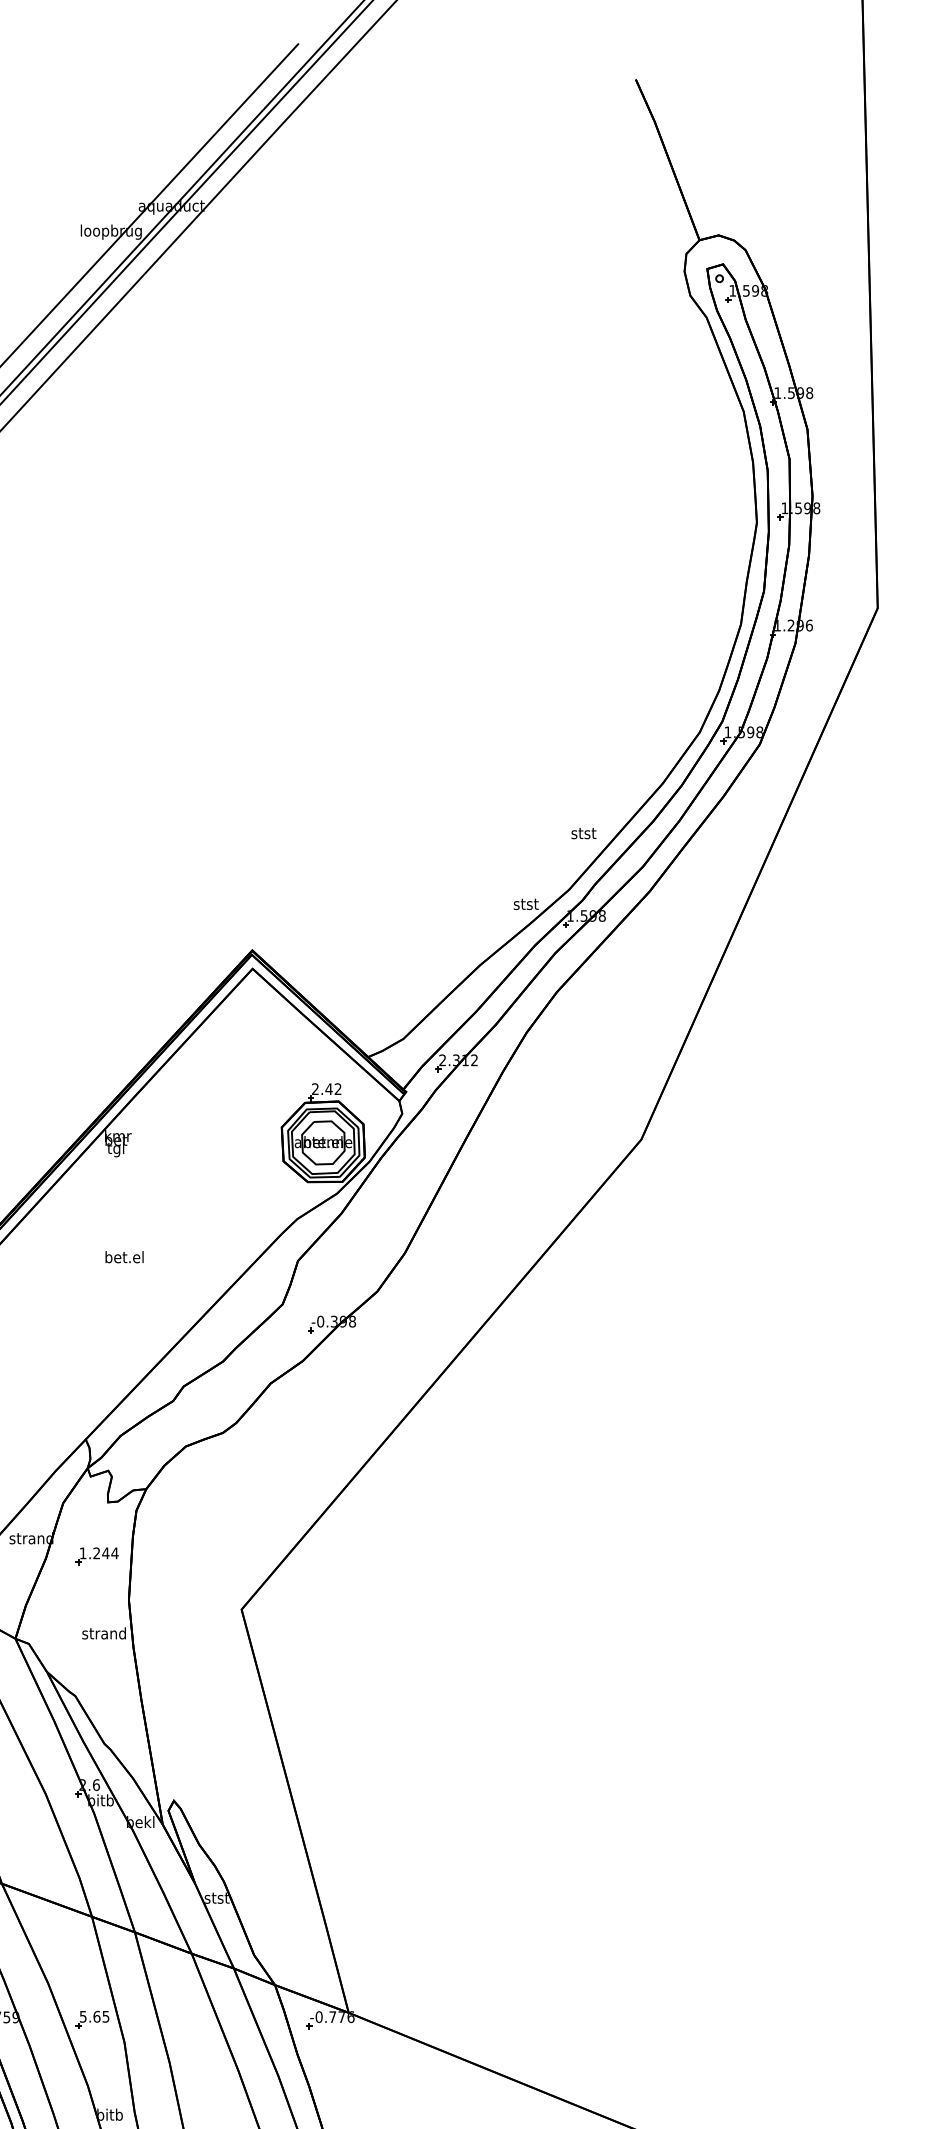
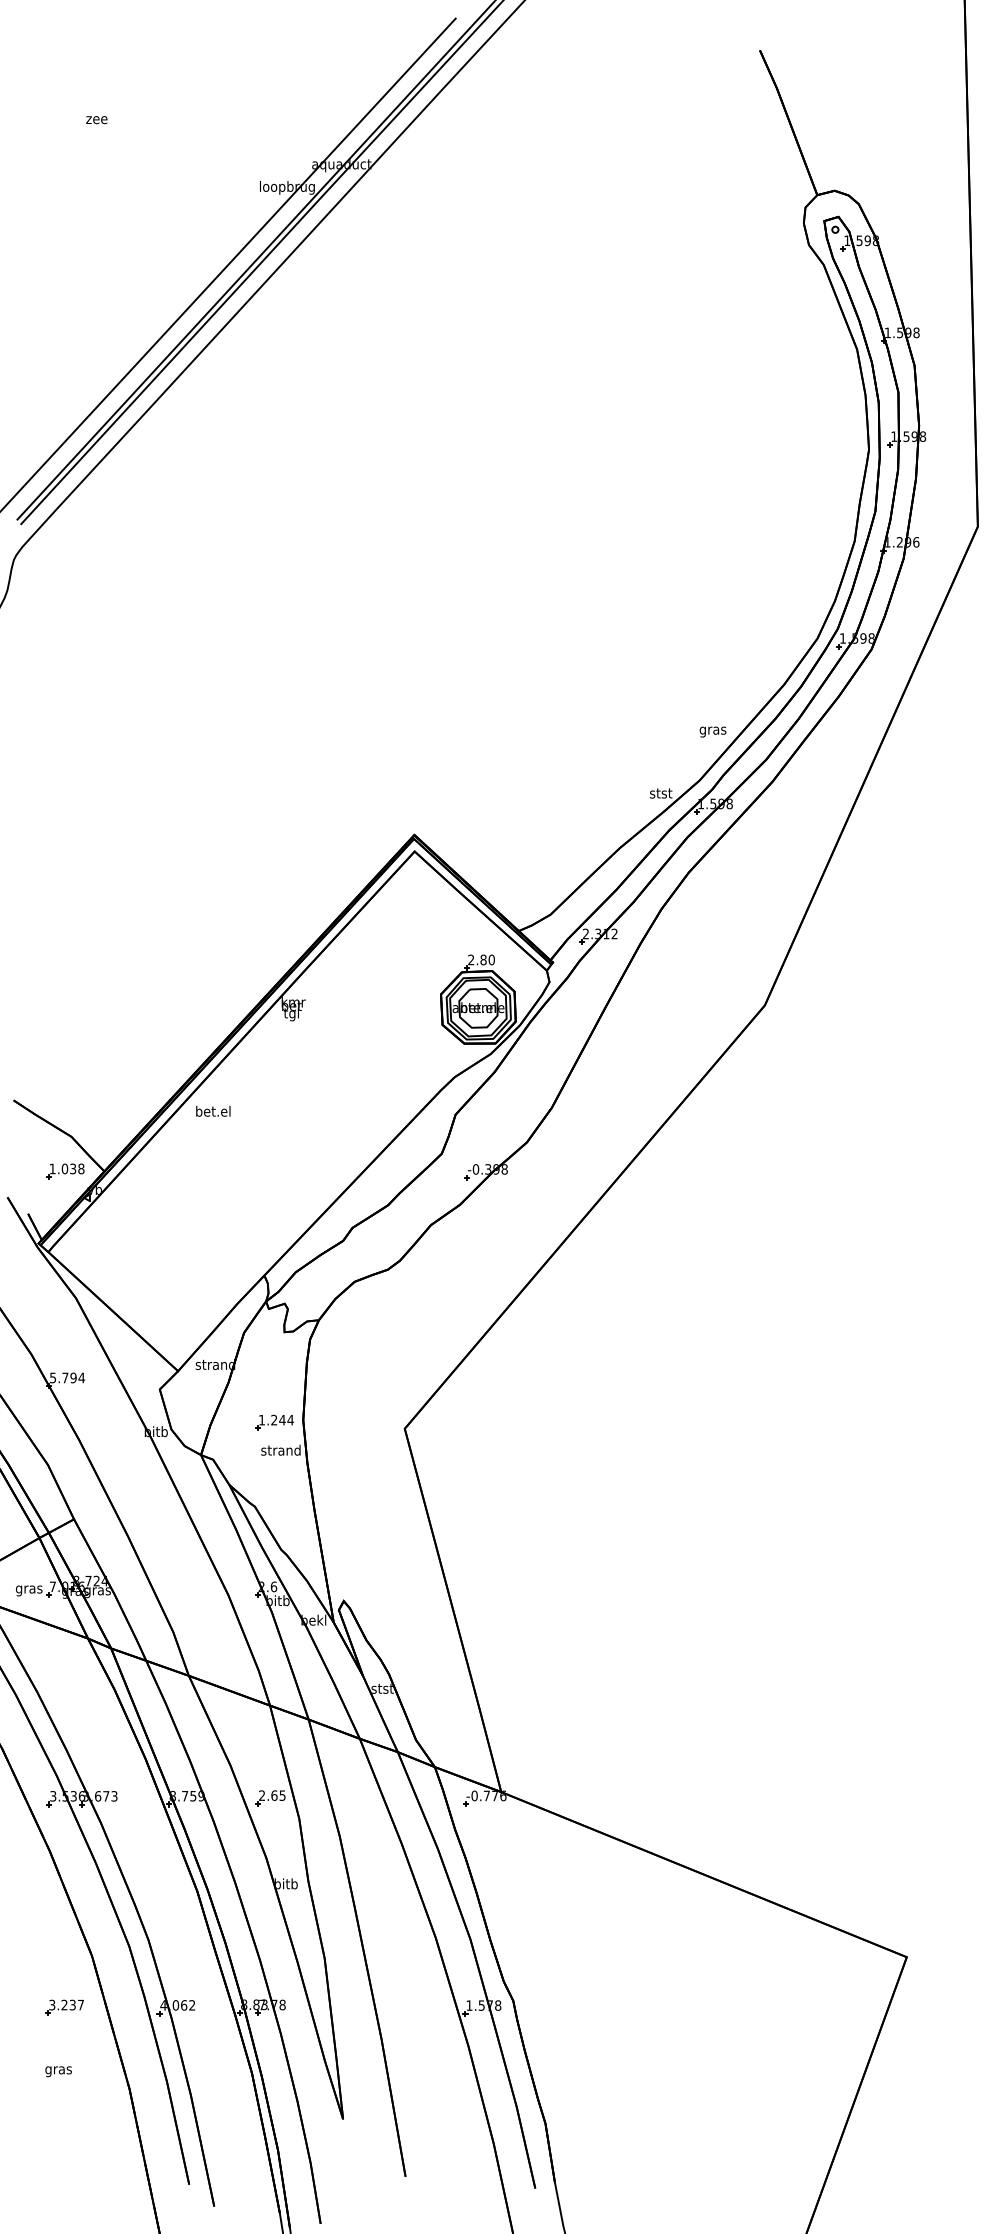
text: (583, 834) -> (712, 730), stst -> gras
text: (333, 1088) -> (487, 959), 2.42 -> 2.80
text: (124, 1256) -> (213, 1110), moved
part: (97, 1555) -> (274, 1422), moved
text: (83, 2016) -> (262, 1795), 5.65 -> 2.65

